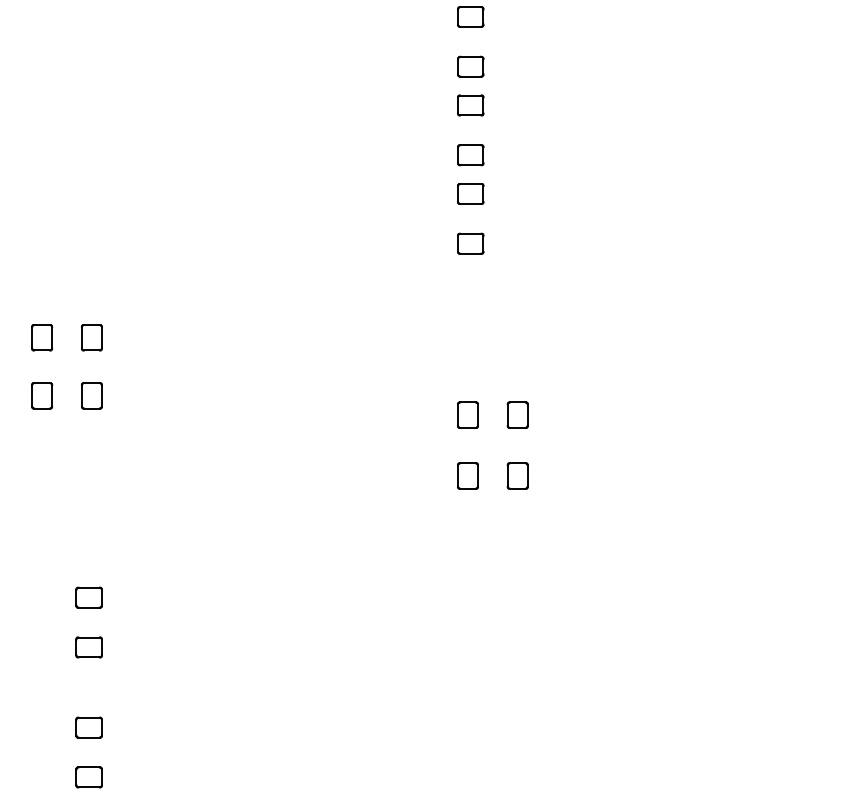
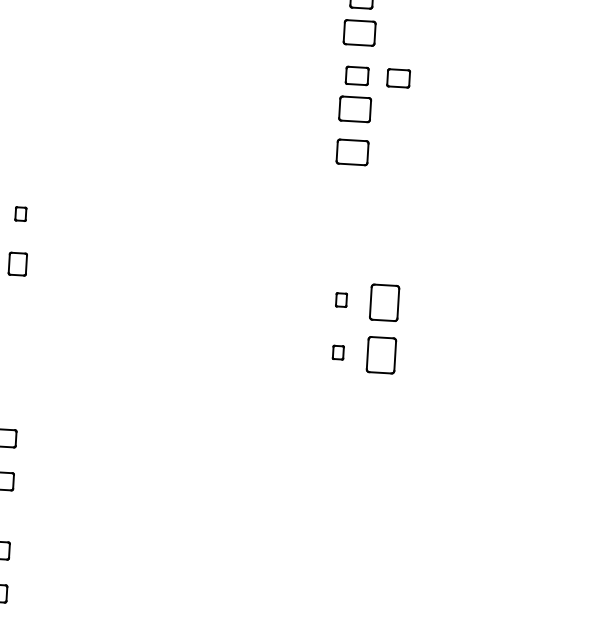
part: (470, 105) -> (359, 32), size x1.4
part: (518, 155) -> (398, 78), added
part: (470, 193) -> (355, 108), size x1.4
part: (470, 243) -> (352, 152), size x1.4
part: (91, 337) -> (20, 213), size x0.6
part: (467, 414) -> (341, 299), size x0.6
part: (517, 414) -> (384, 302), size x1.6
part: (467, 475) -> (337, 352), size x0.6
part: (517, 475) -> (381, 354), size x1.6

